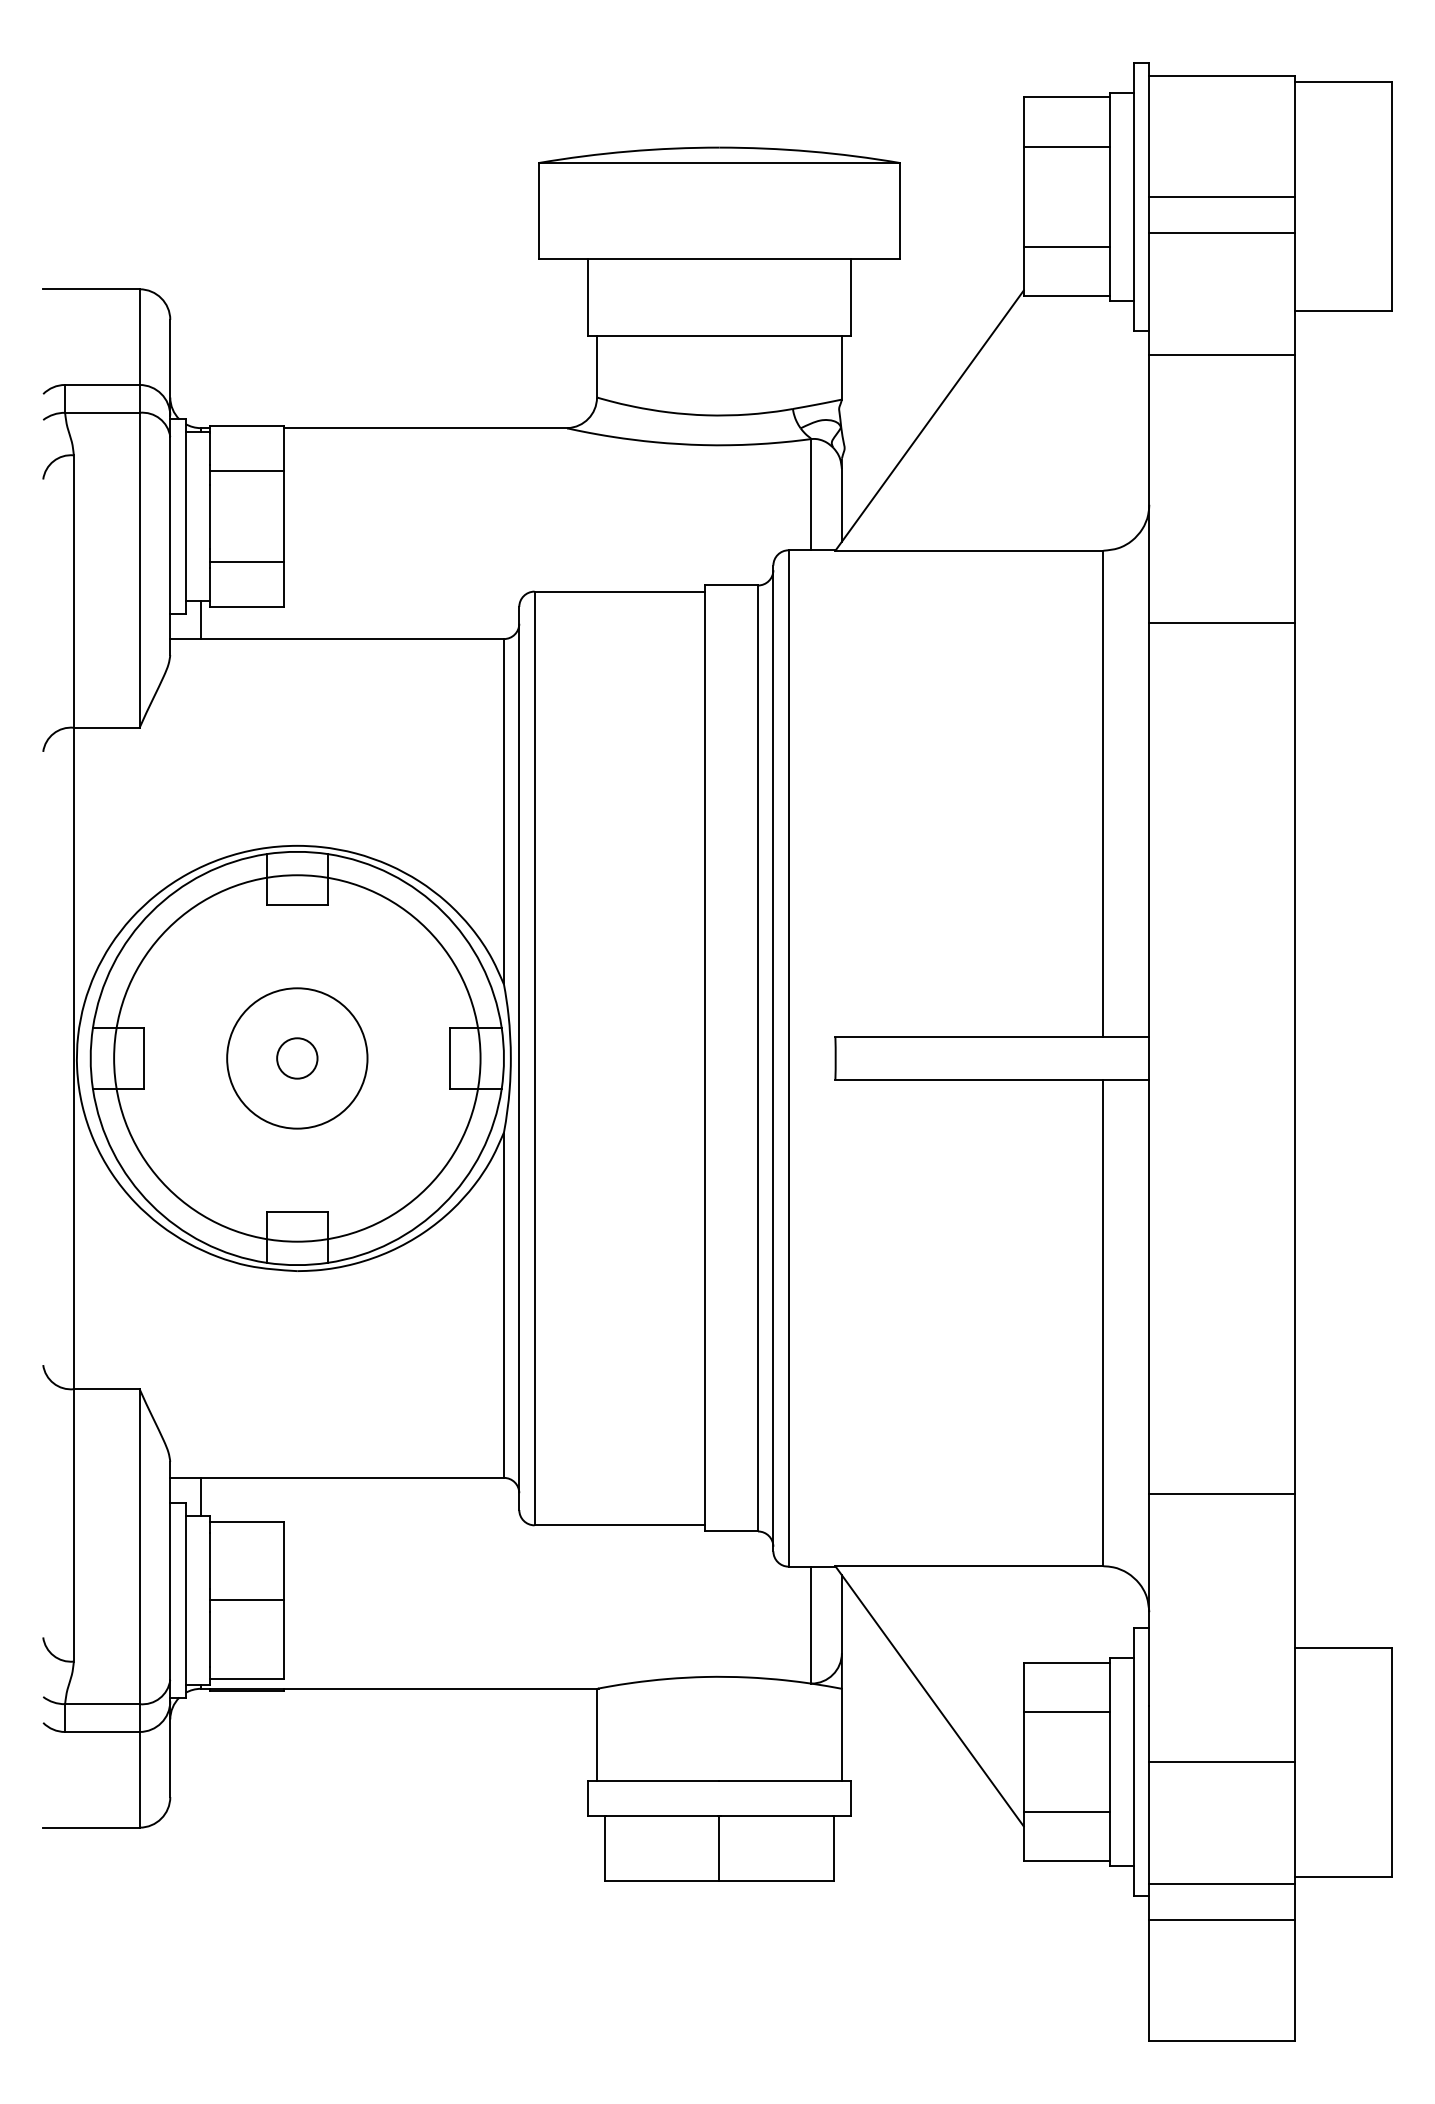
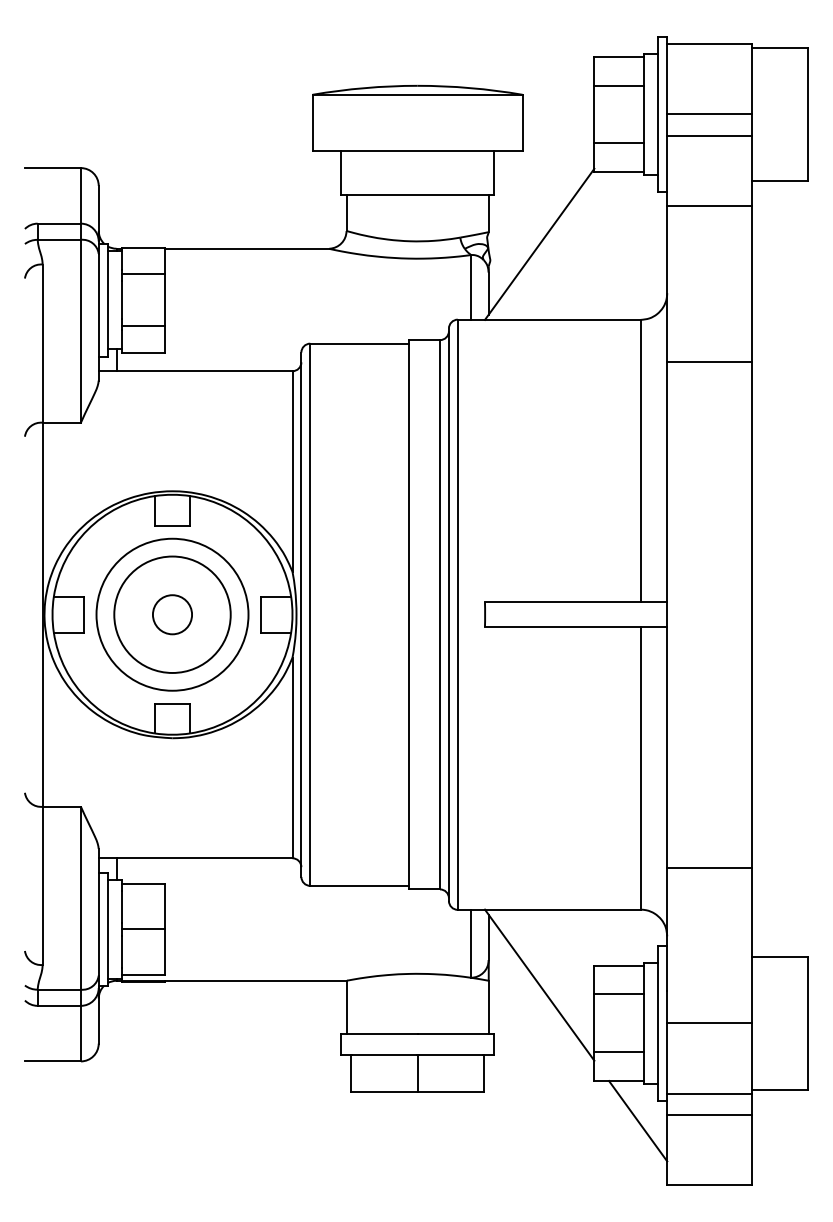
circle: (297, 1058) -> (172, 614), size x0.71
circle: (297, 1058) -> (172, 614), size x1.43
circle: (297, 1058) -> (172, 614), size x1.67
line: (1099, 1931) -> (638, 1121), added

